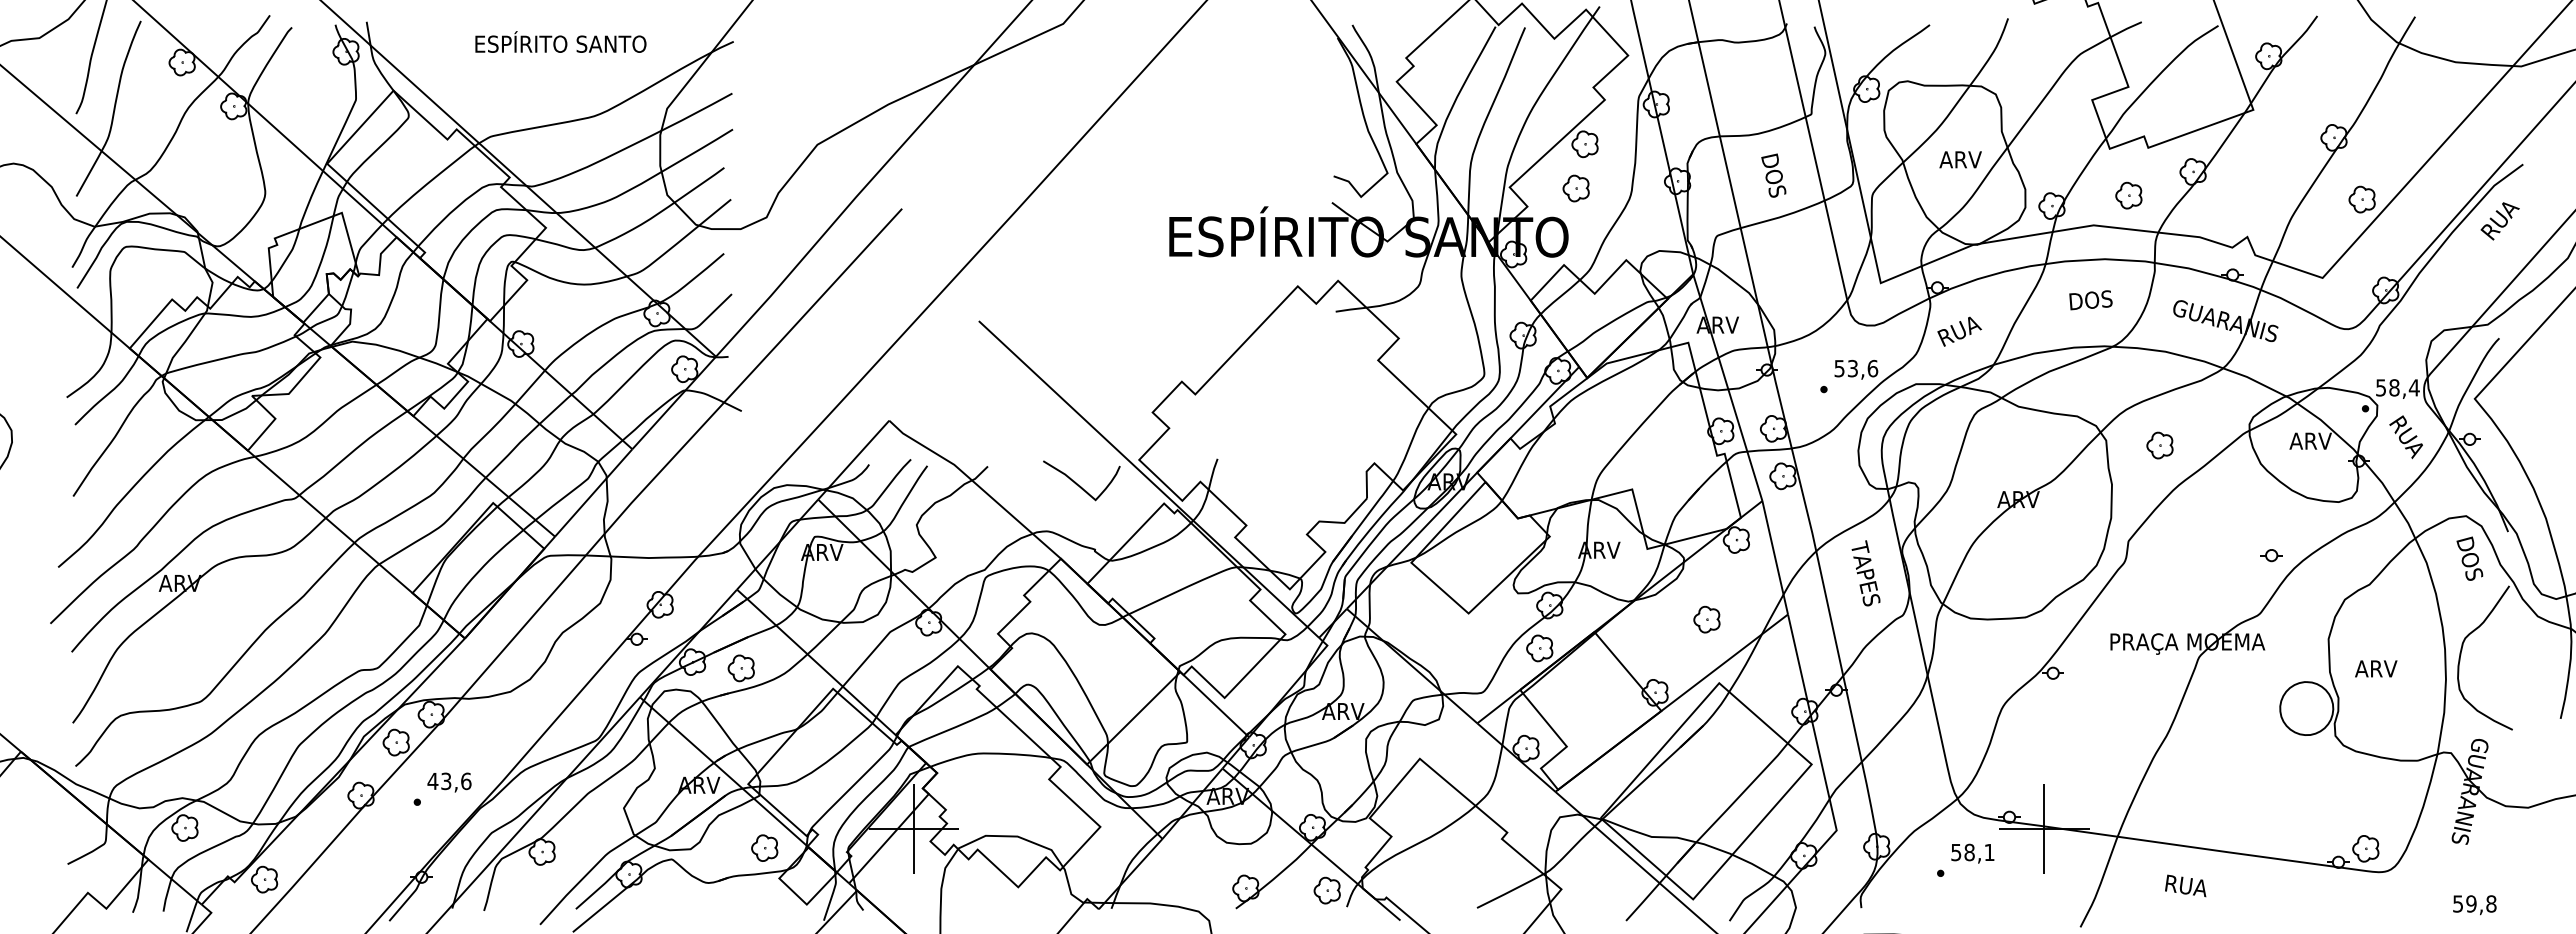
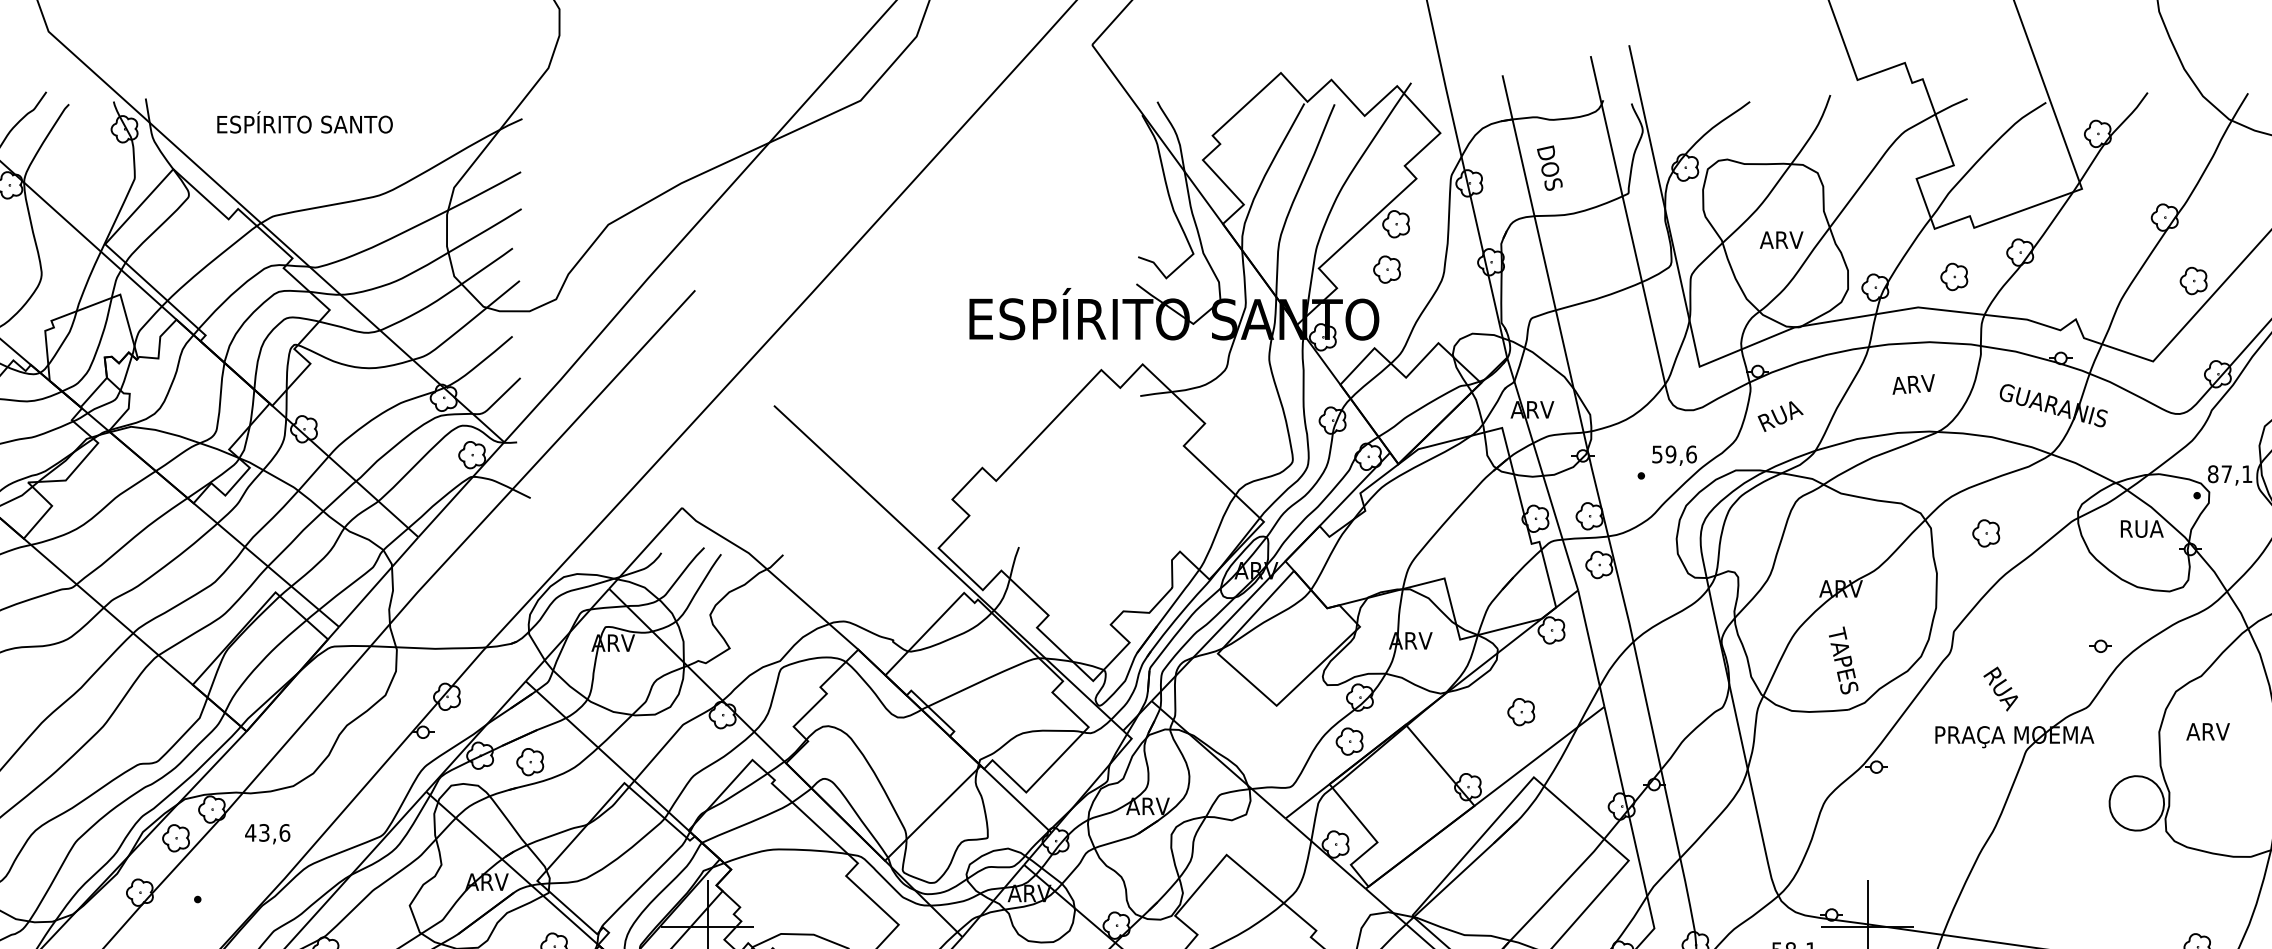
text: (560, 41) -> (304, 121), moved
text: (1773, 175) -> (1549, 168), moved
text: (2090, 300) -> (1914, 384), DOS -> ARV
text: (1852, 368) -> (1670, 454), 53,6 -> 59,6
text: (2397, 387) -> (2229, 473), 58,4 -> 87,1
text: (2405, 437) -> (2000, 689), moved
text: (2310, 440) -> (2140, 528), ARV -> RUA
curve: (1077, 483) -> (875, 572), removed
text: (1865, 573) -> (1843, 660), moved
text: (2376, 668) -> (2208, 731), moved
text: (449, 782) -> (267, 834), moved

